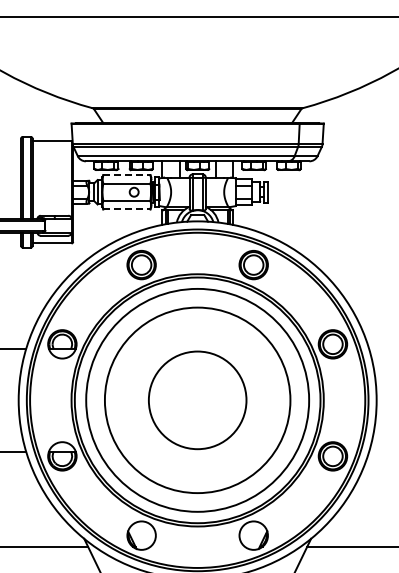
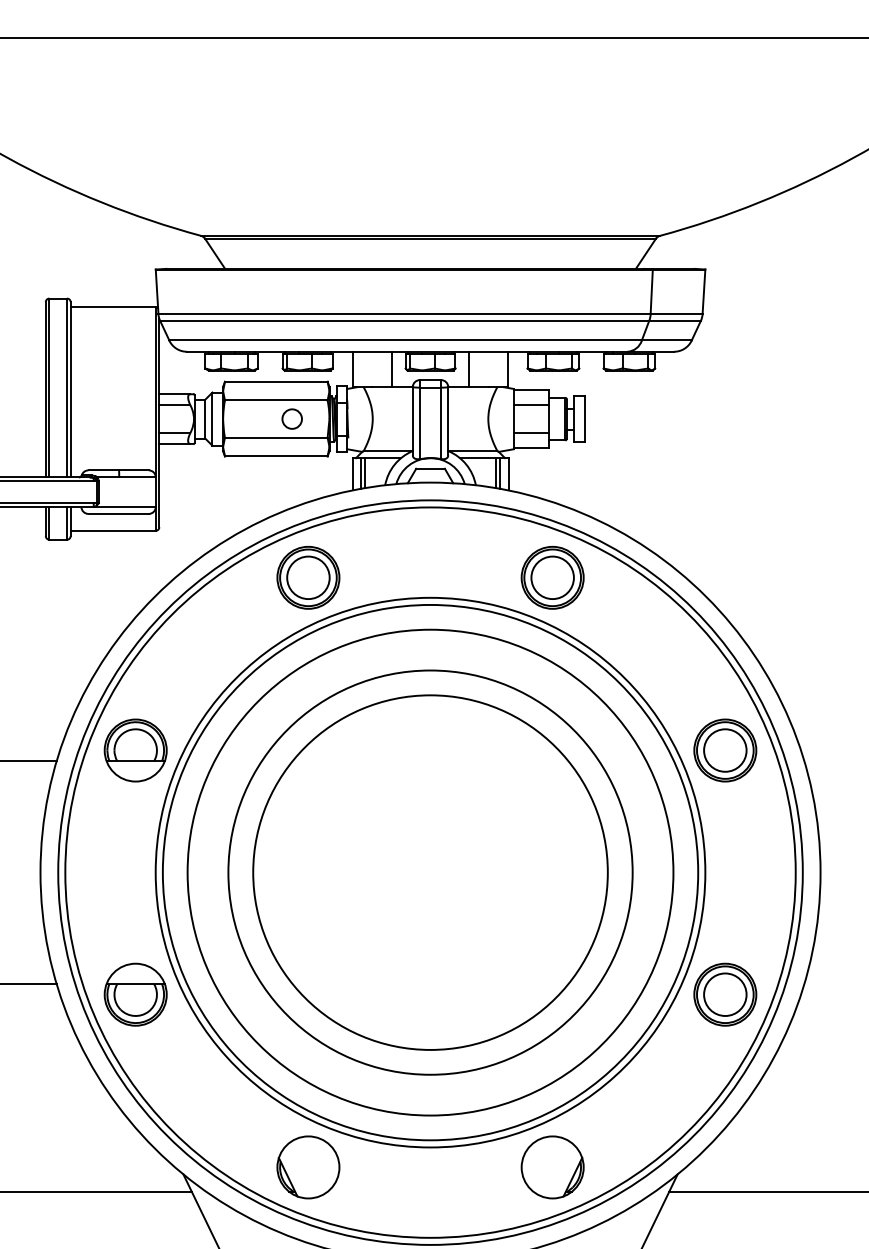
line: (126, 175) -> (275, 382), dashed -> solid
line: (126, 209) -> (275, 456), dashed -> solid
circle: (197, 400) -> (430, 872), size x1.67

